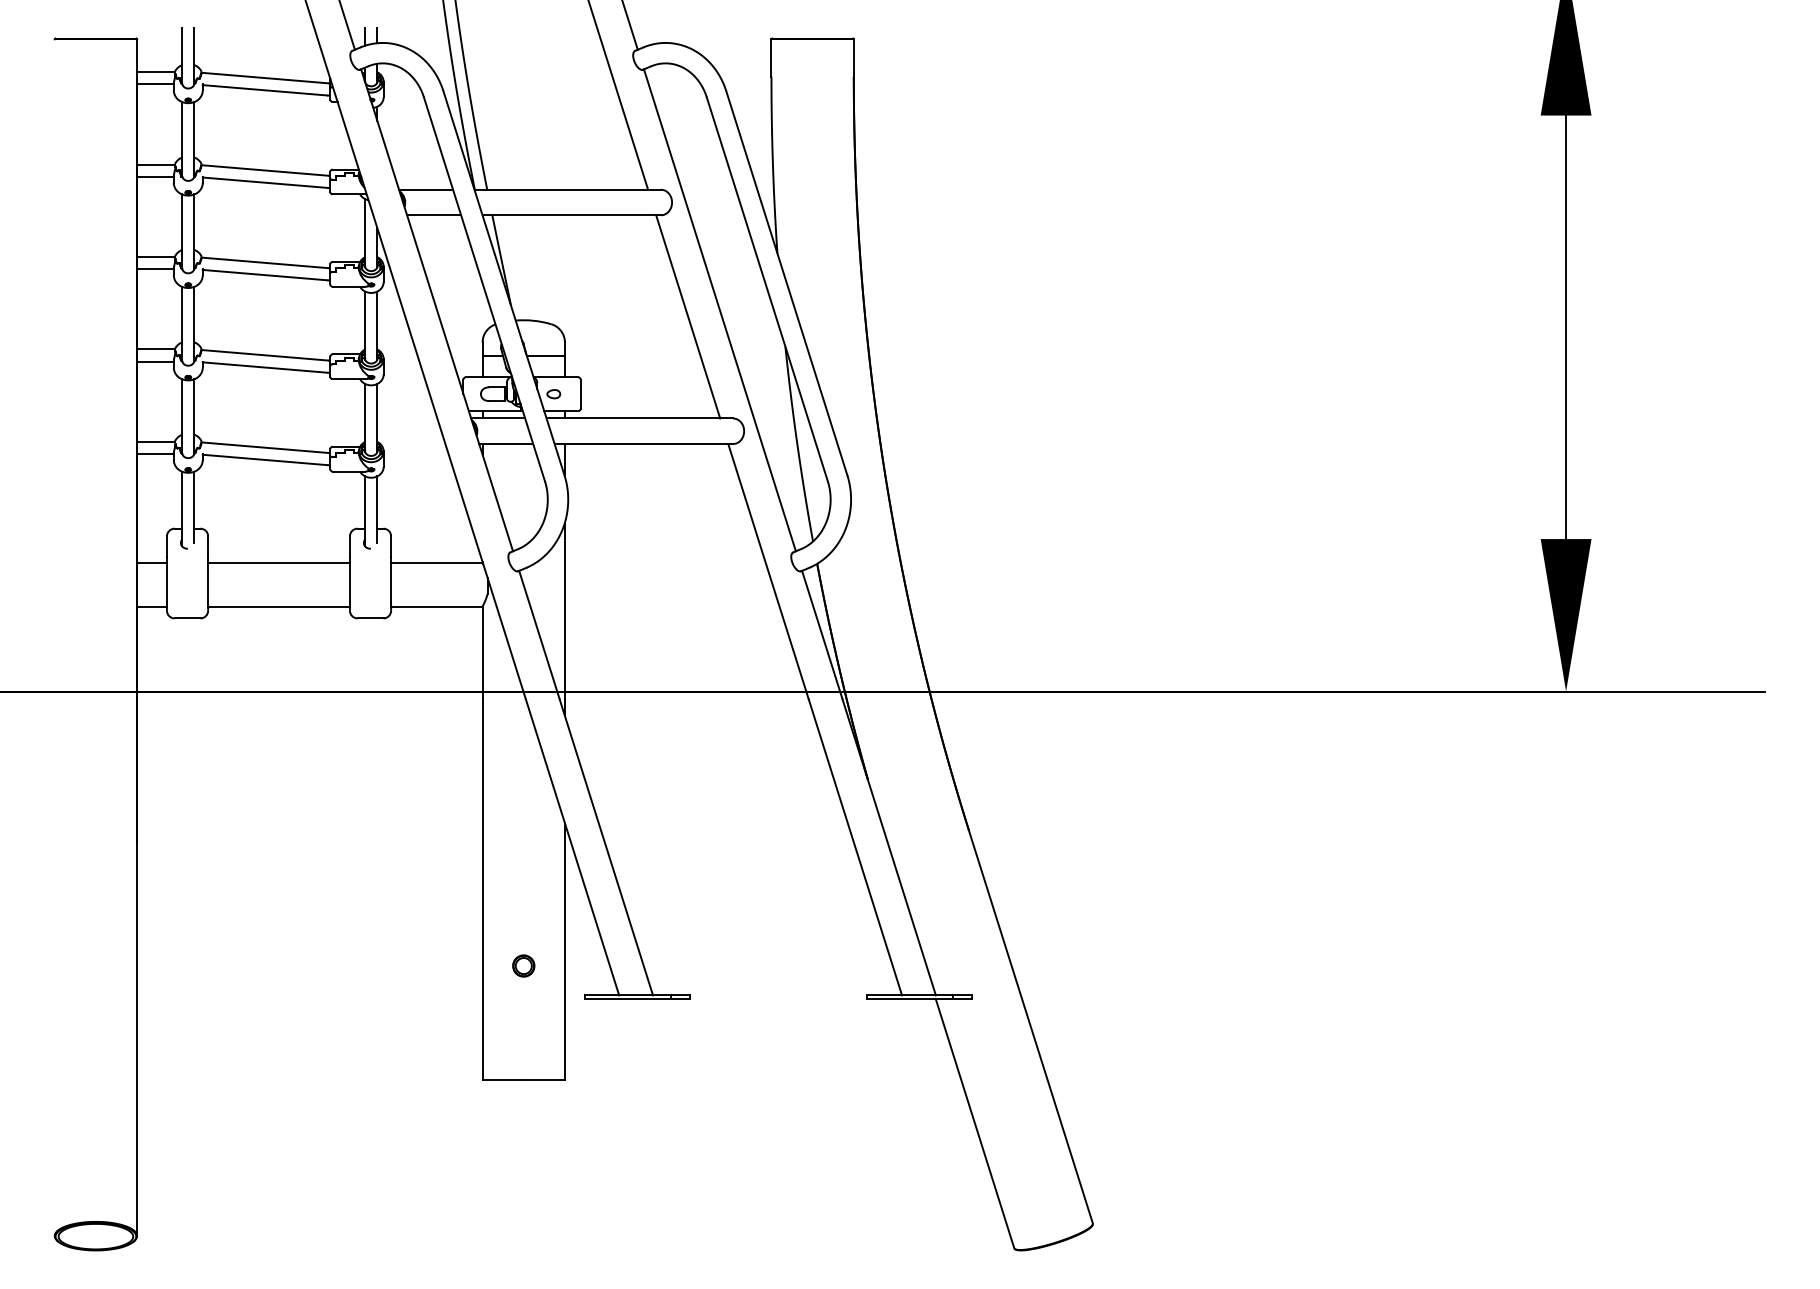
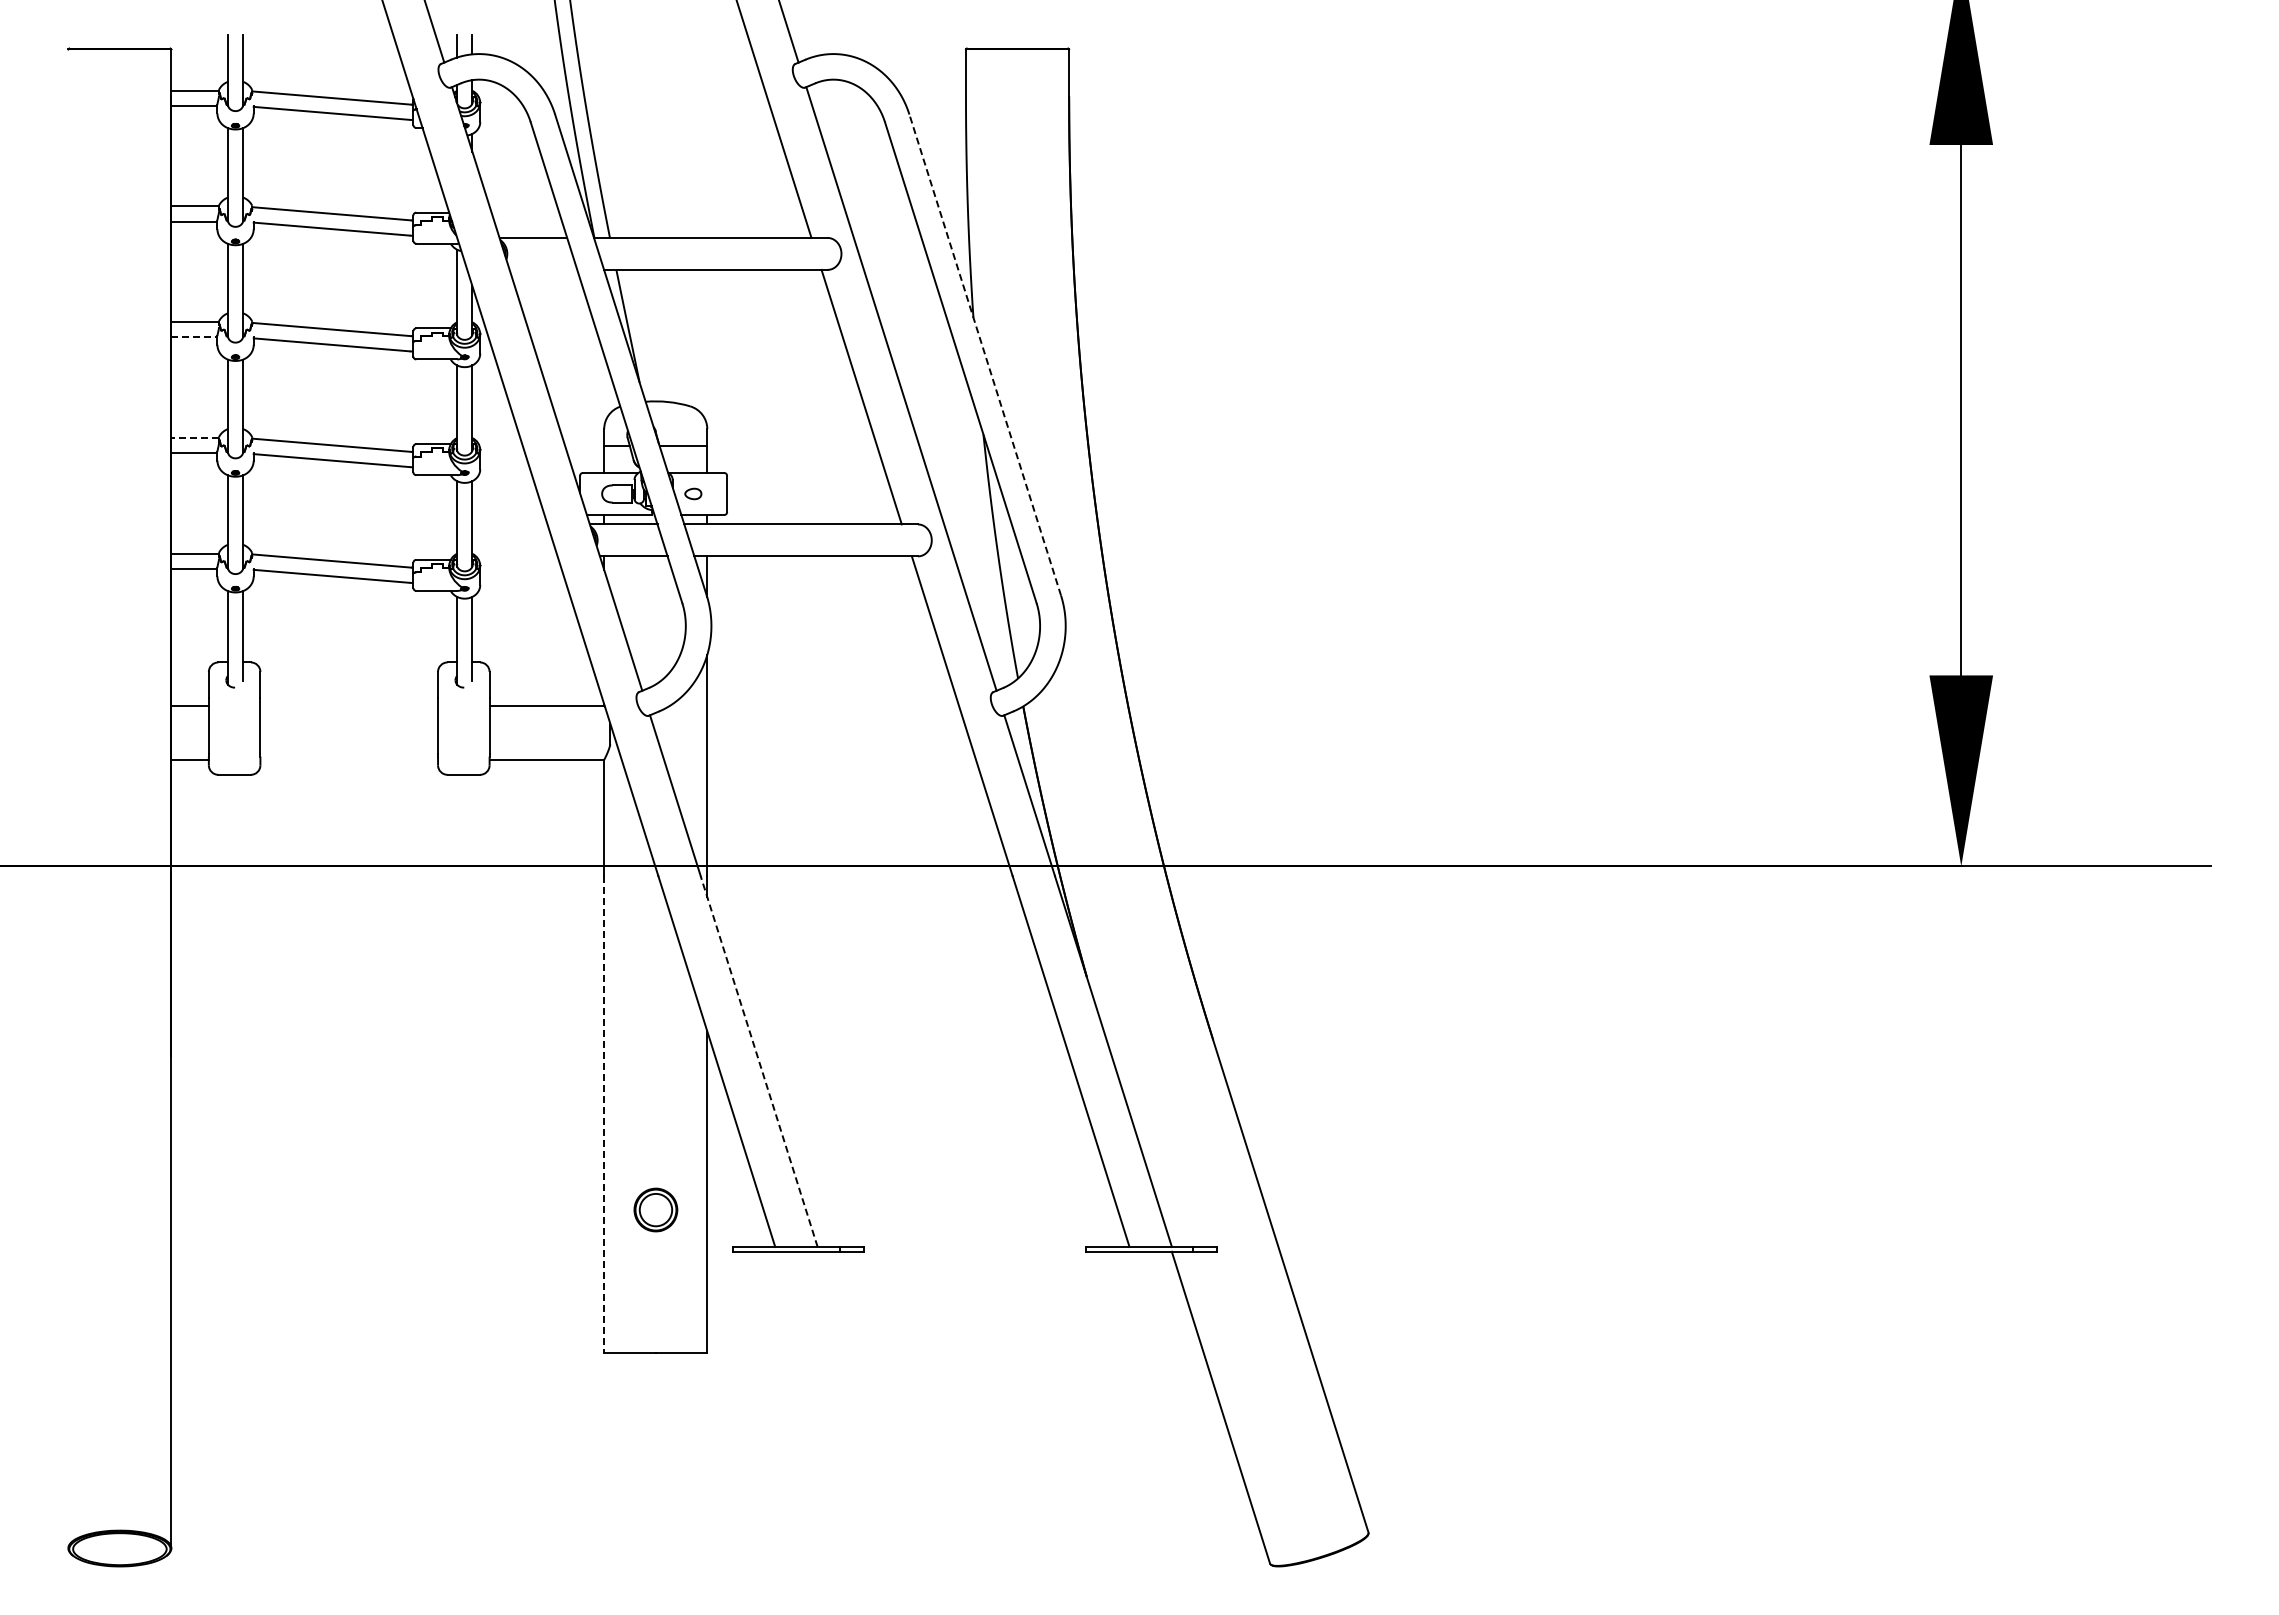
line: (434, 214) -> (543, 269), removed
line: (155, 269) -> (194, 337), solid -> dashed
line: (787, 282) -> (985, 354), solid -> dashed
line: (156, 349) -> (195, 437), solid -> dashed
line: (279, 563) -> (349, 705), removed
line: (279, 606) -> (349, 759), removed
line: (606, 847) -> (759, 1061), solid -> dashed
line: (482, 889) -> (604, 1114), solid -> dashed
part: (523, 966) -> (655, 1210), size x1.6

